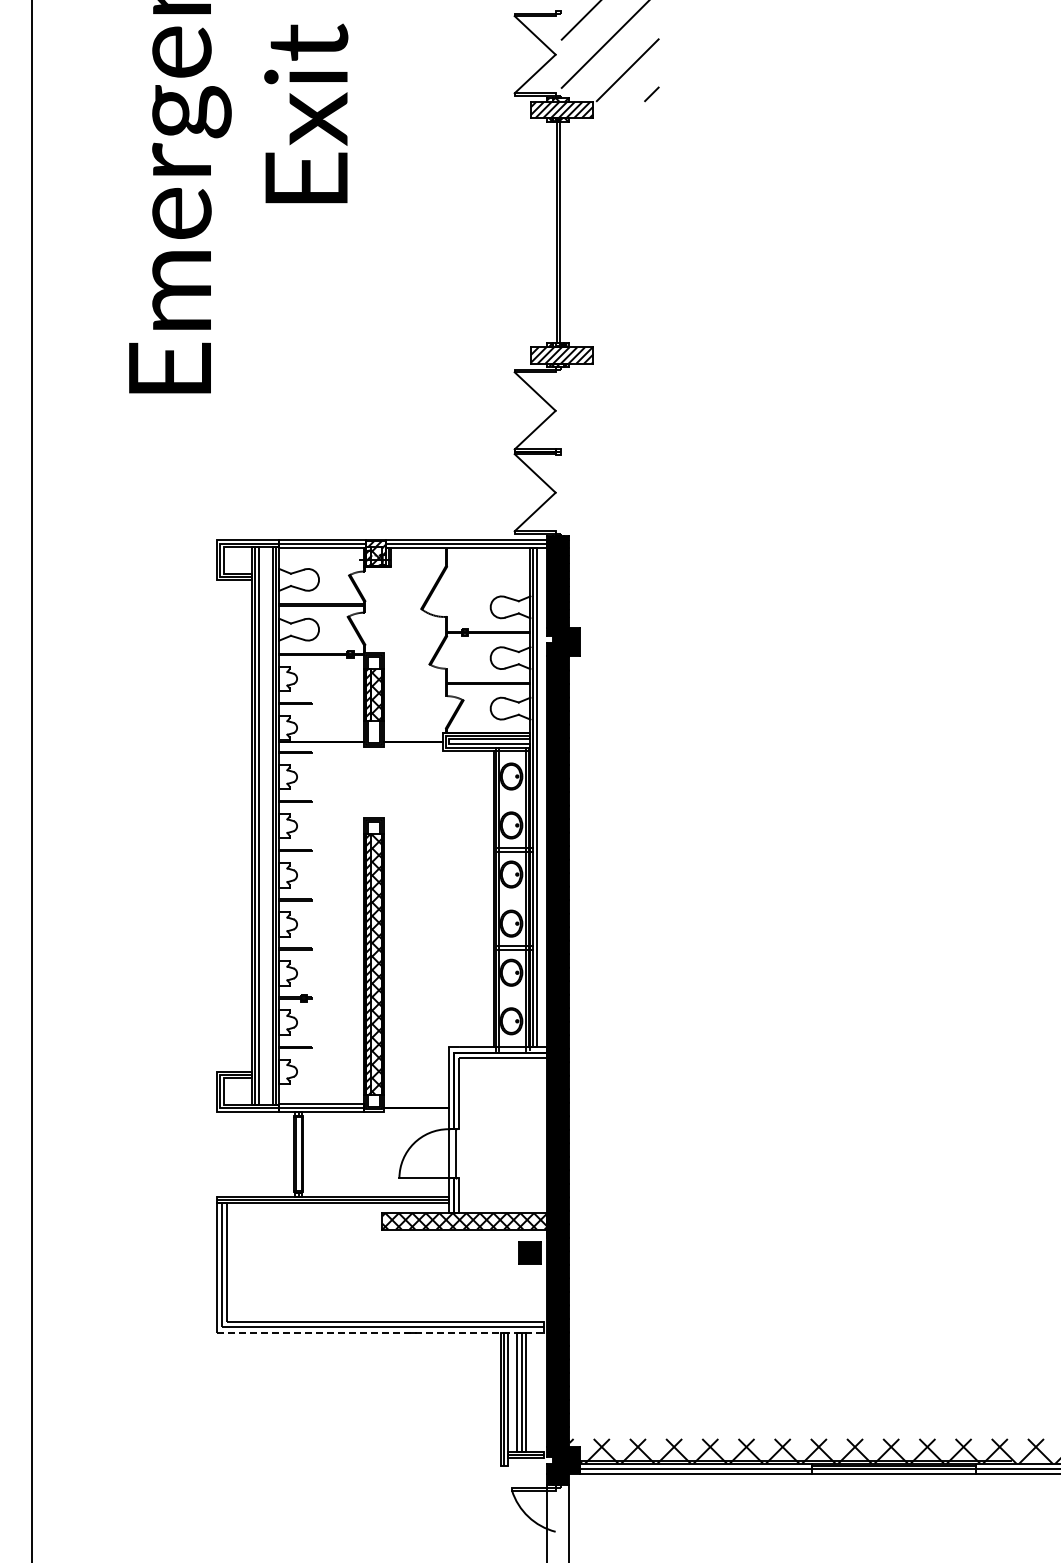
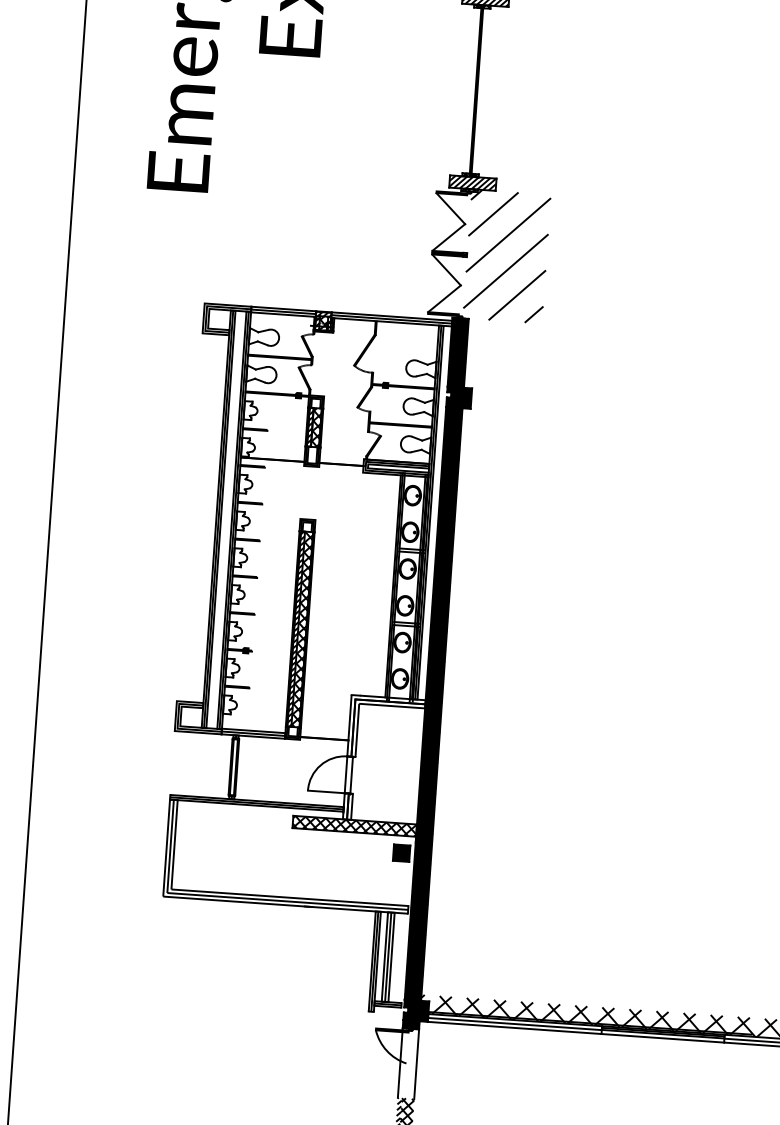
hatch: (614, 449) -> (507, 256), added
line: (380, 1332) -> (285, 905), dashed -> solid

